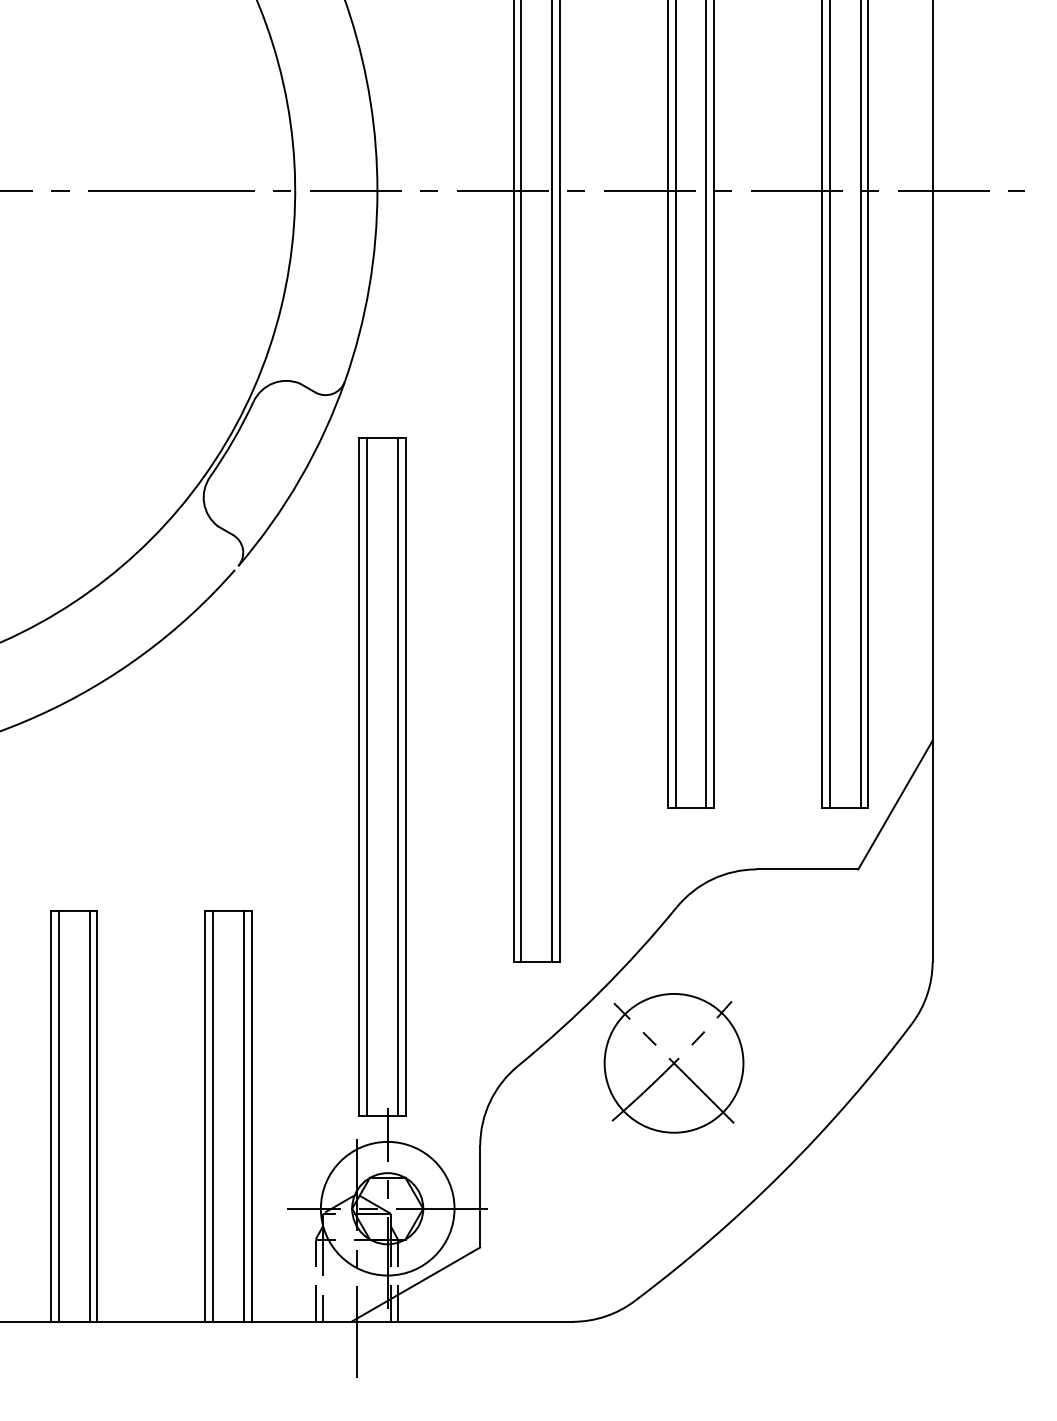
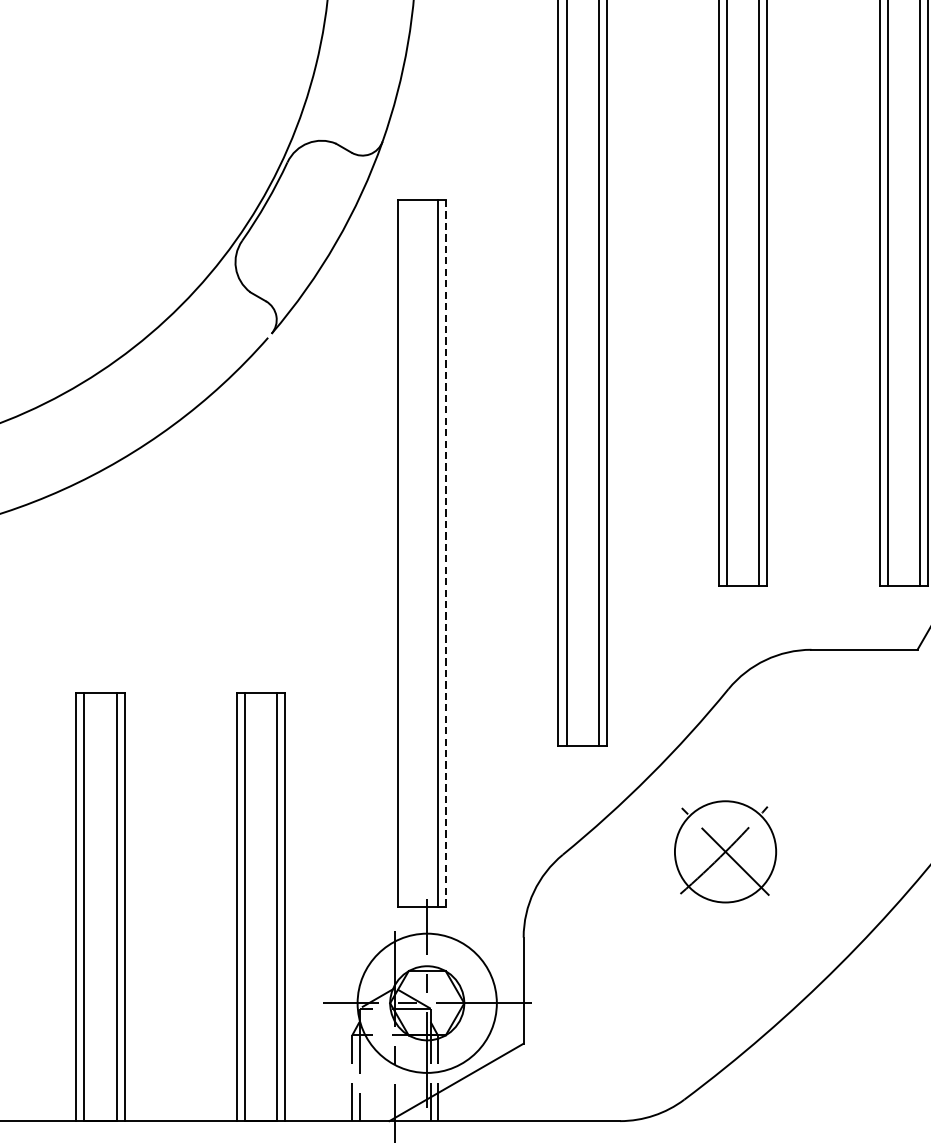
line: (367, 776) -> (406, 552), removed
line: (405, 777) -> (445, 554), solid -> dashed
part: (673, 1063) -> (724, 851), size x0.7

